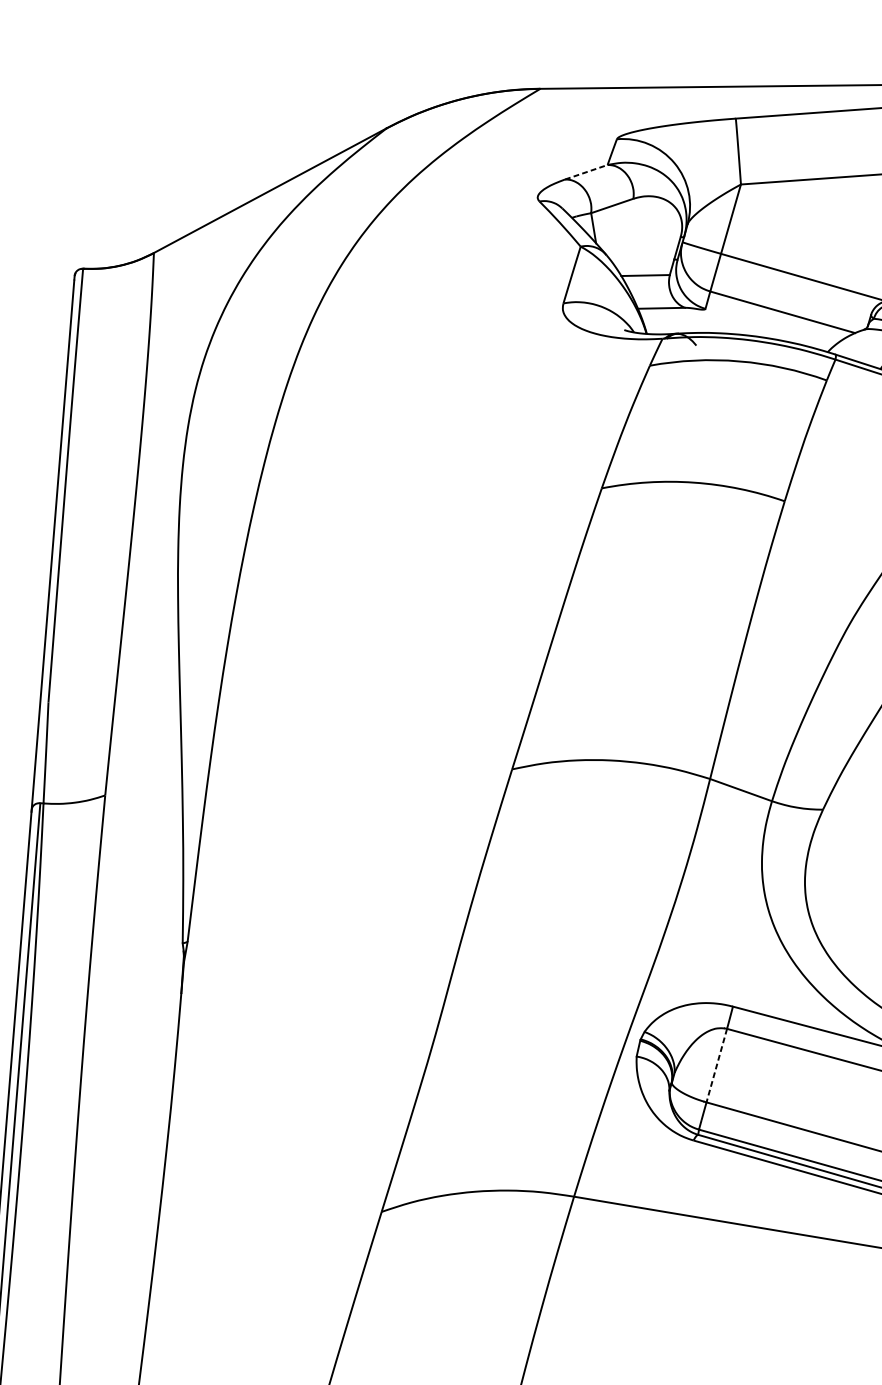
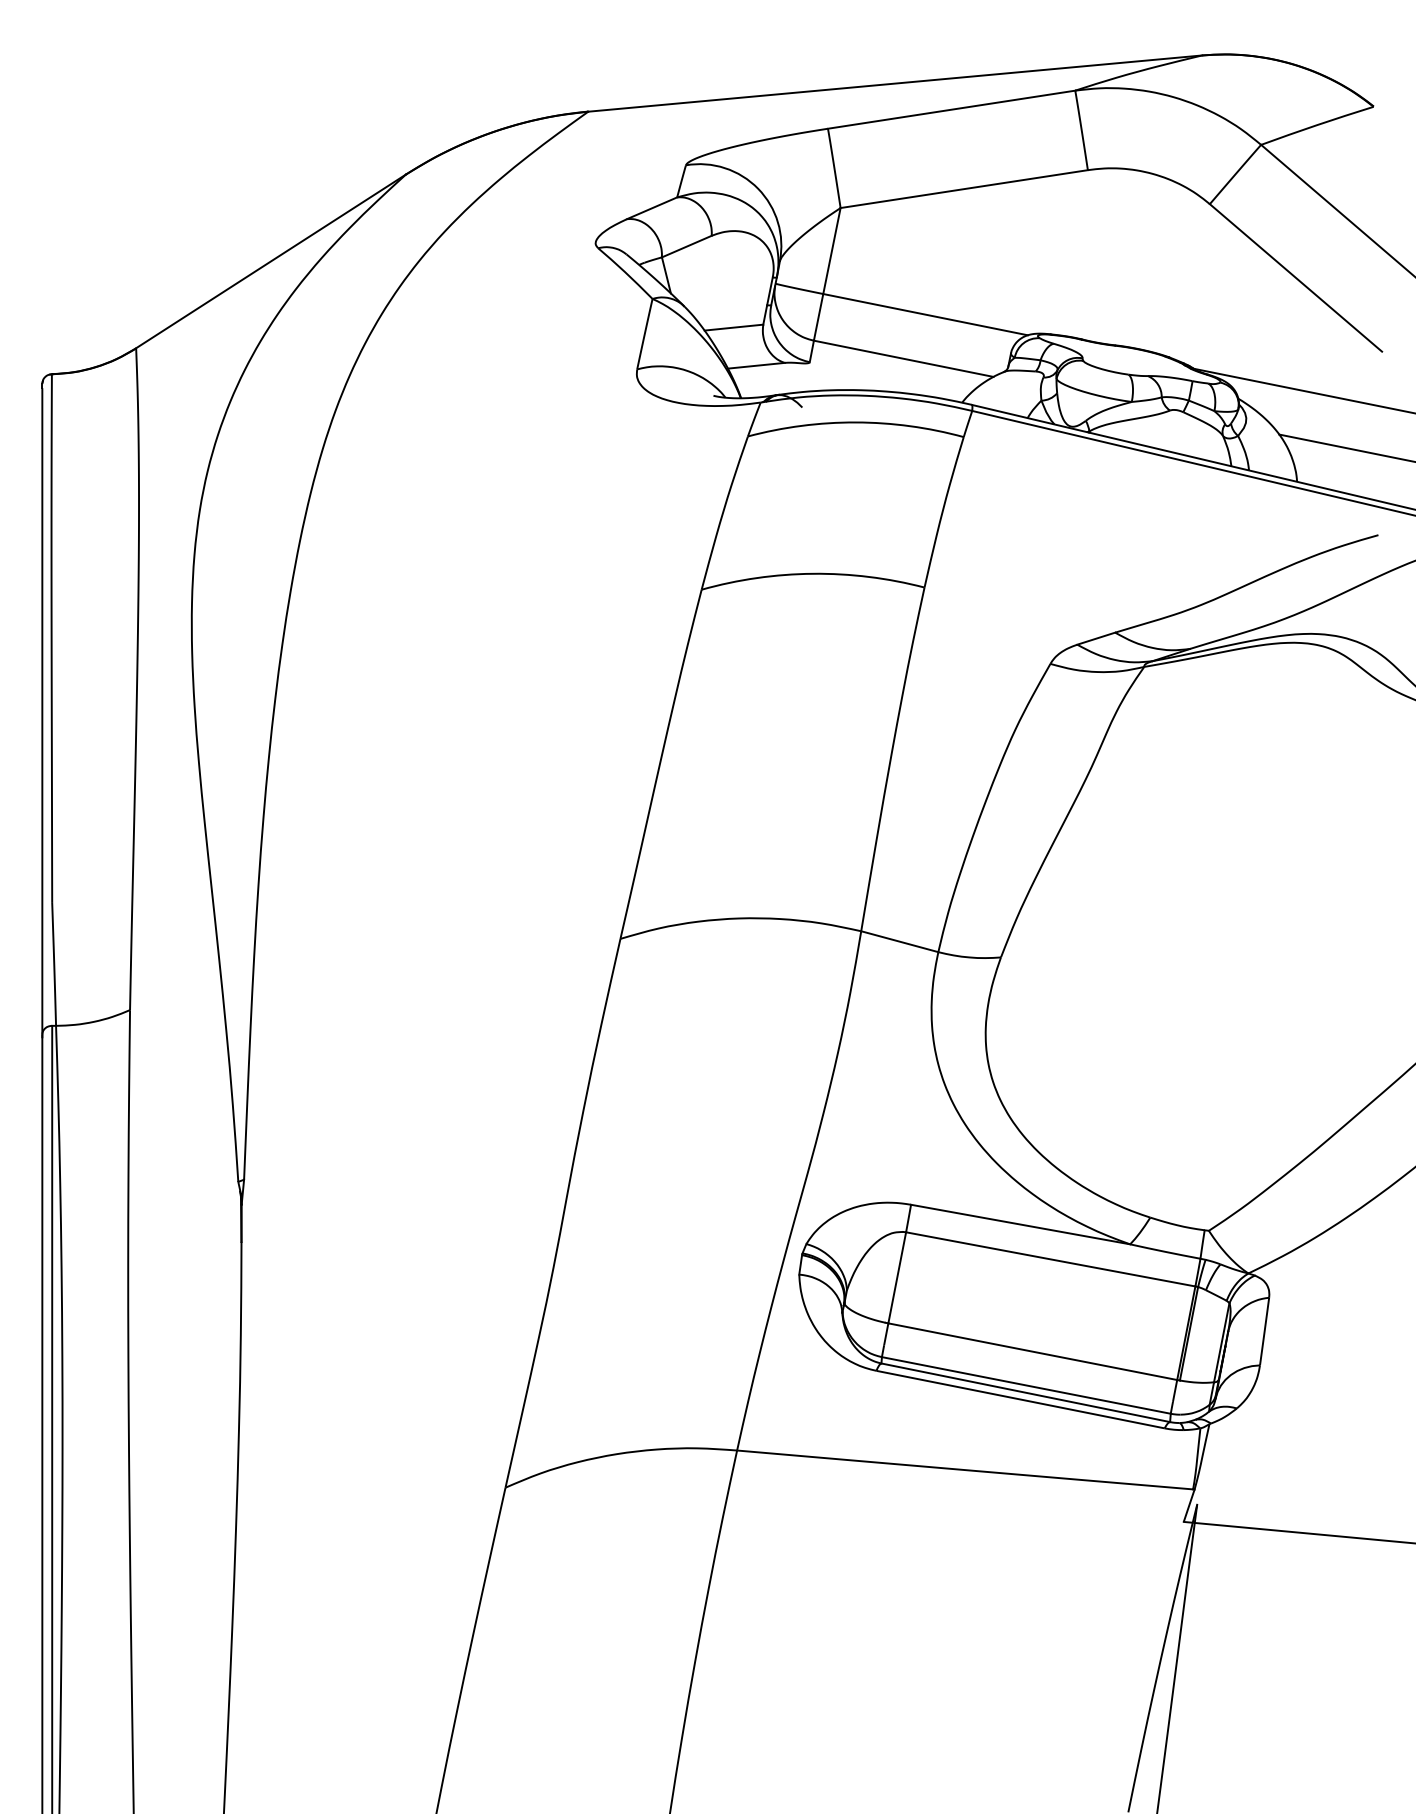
line: (586, 172) -> (652, 208), dashed -> solid
line: (716, 1066) -> (897, 1278), dashed -> solid

